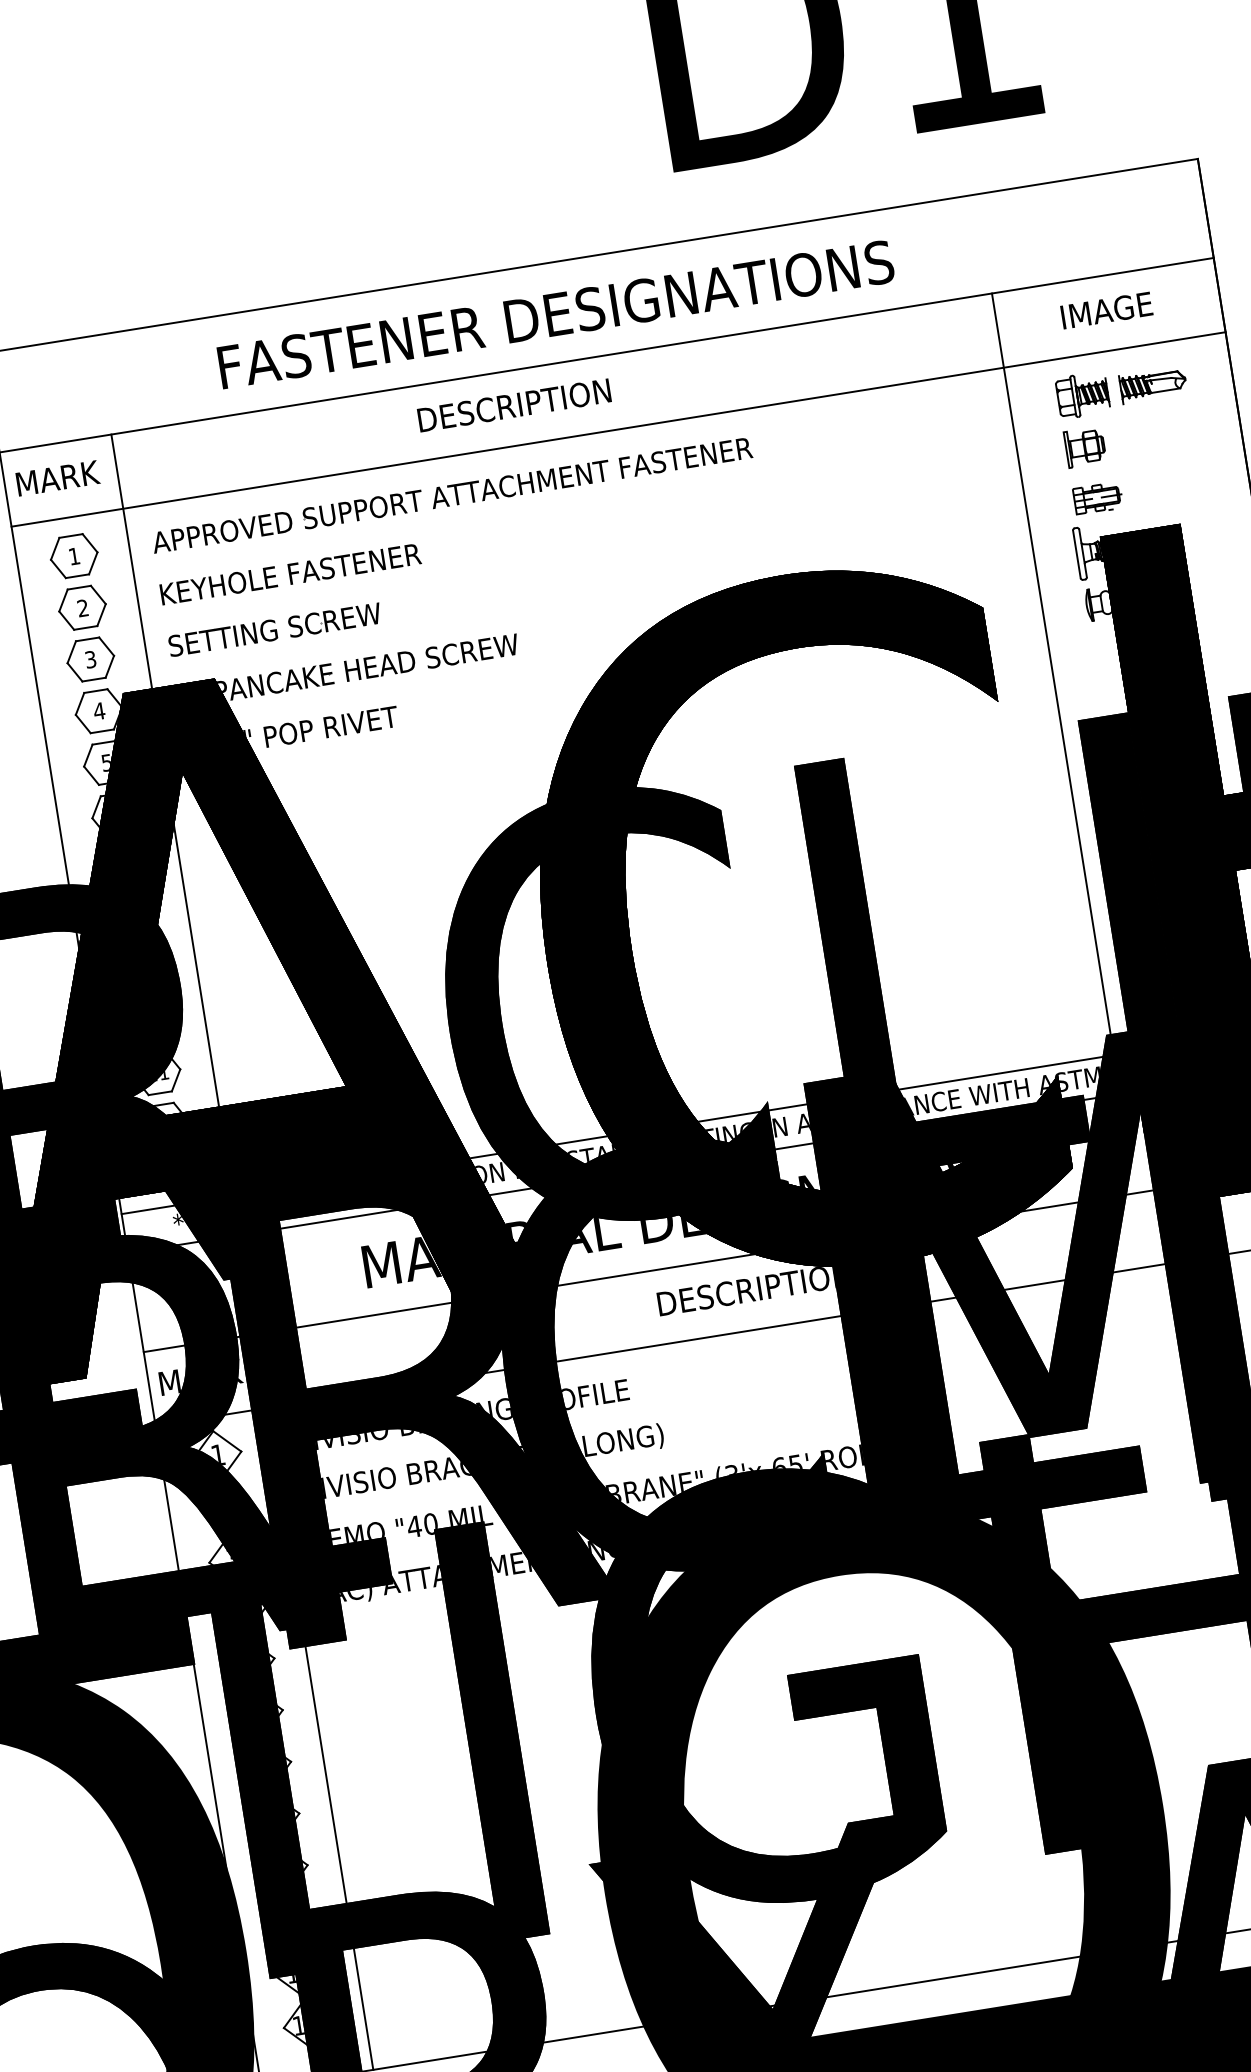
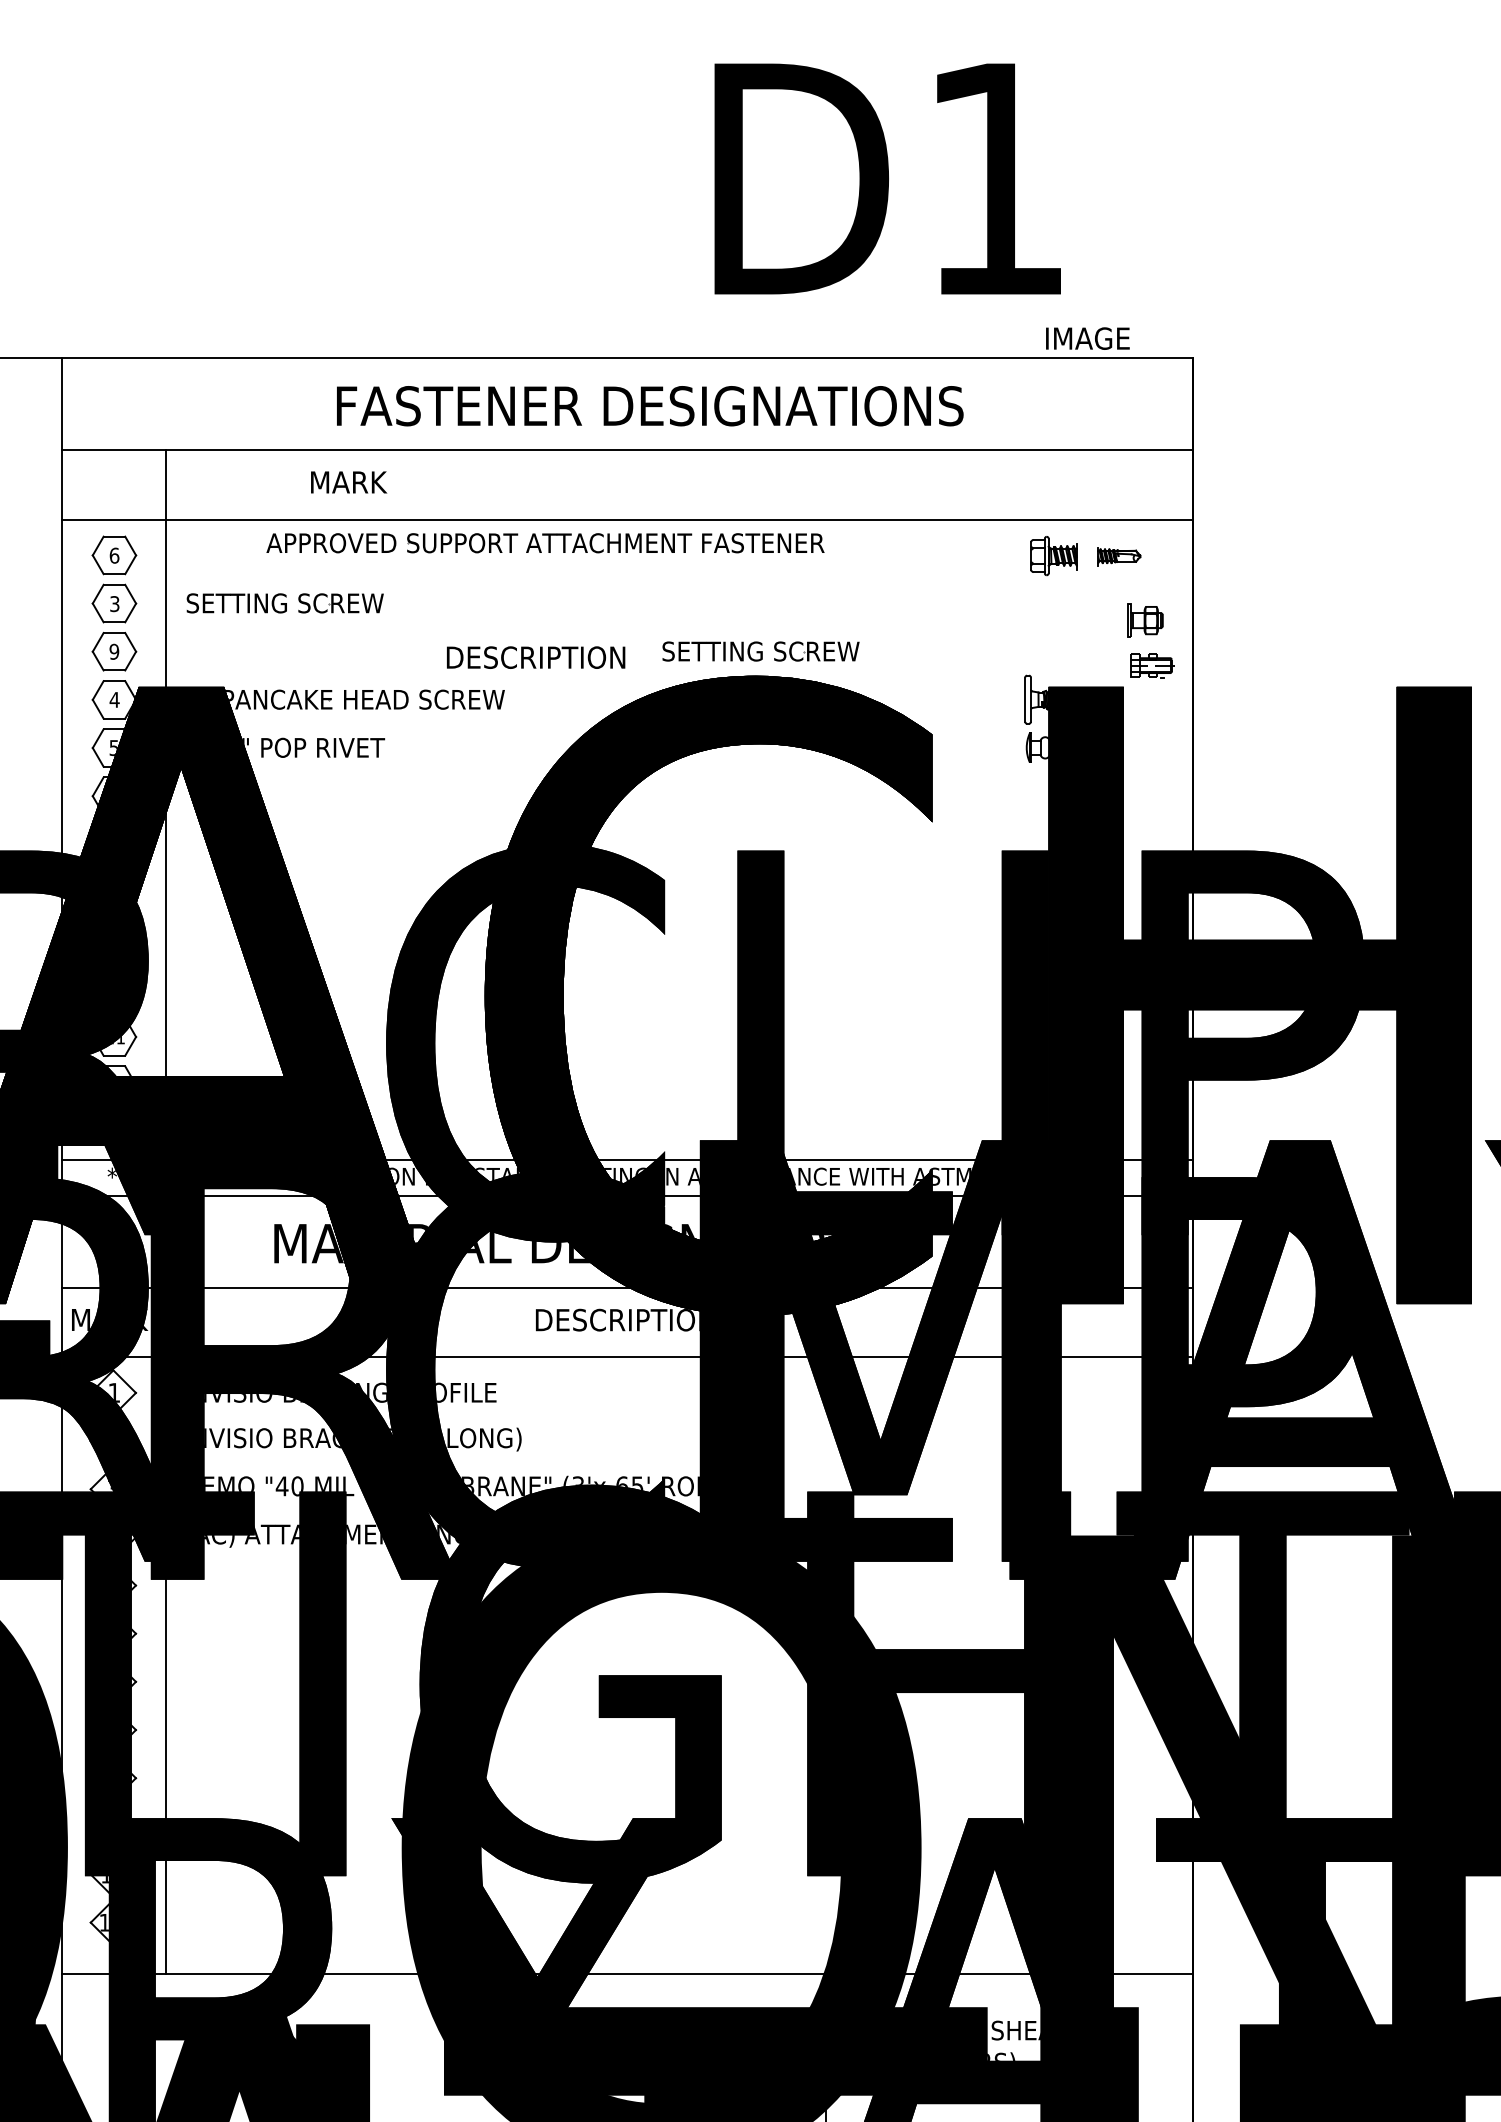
text: (1106, 310) -> (1087, 338), moved
text: (556, 314) -> (650, 406), moved
part: (1153, 384) -> (1119, 556), size x0.7
text: (514, 405) -> (536, 657), moved
part: (1085, 447) -> (1145, 620), moved
text: (58, 478) -> (349, 482), moved
part: (452, 495) -> (545, 543), moved
part: (1097, 497) -> (1152, 665), moved
text: (74, 556) -> (114, 555), 1 -> 6
text: (289, 574) -> (307, 603), KEYHOLE FASTENER -> SETTING SCREW
text: (82, 608) -> (114, 604), 2 -> 3
part: (274, 629) -> (760, 651), moved
text: (90, 659) -> (114, 651), 3 -> 9
line: (1053, 673) -> (986, 804), removed

